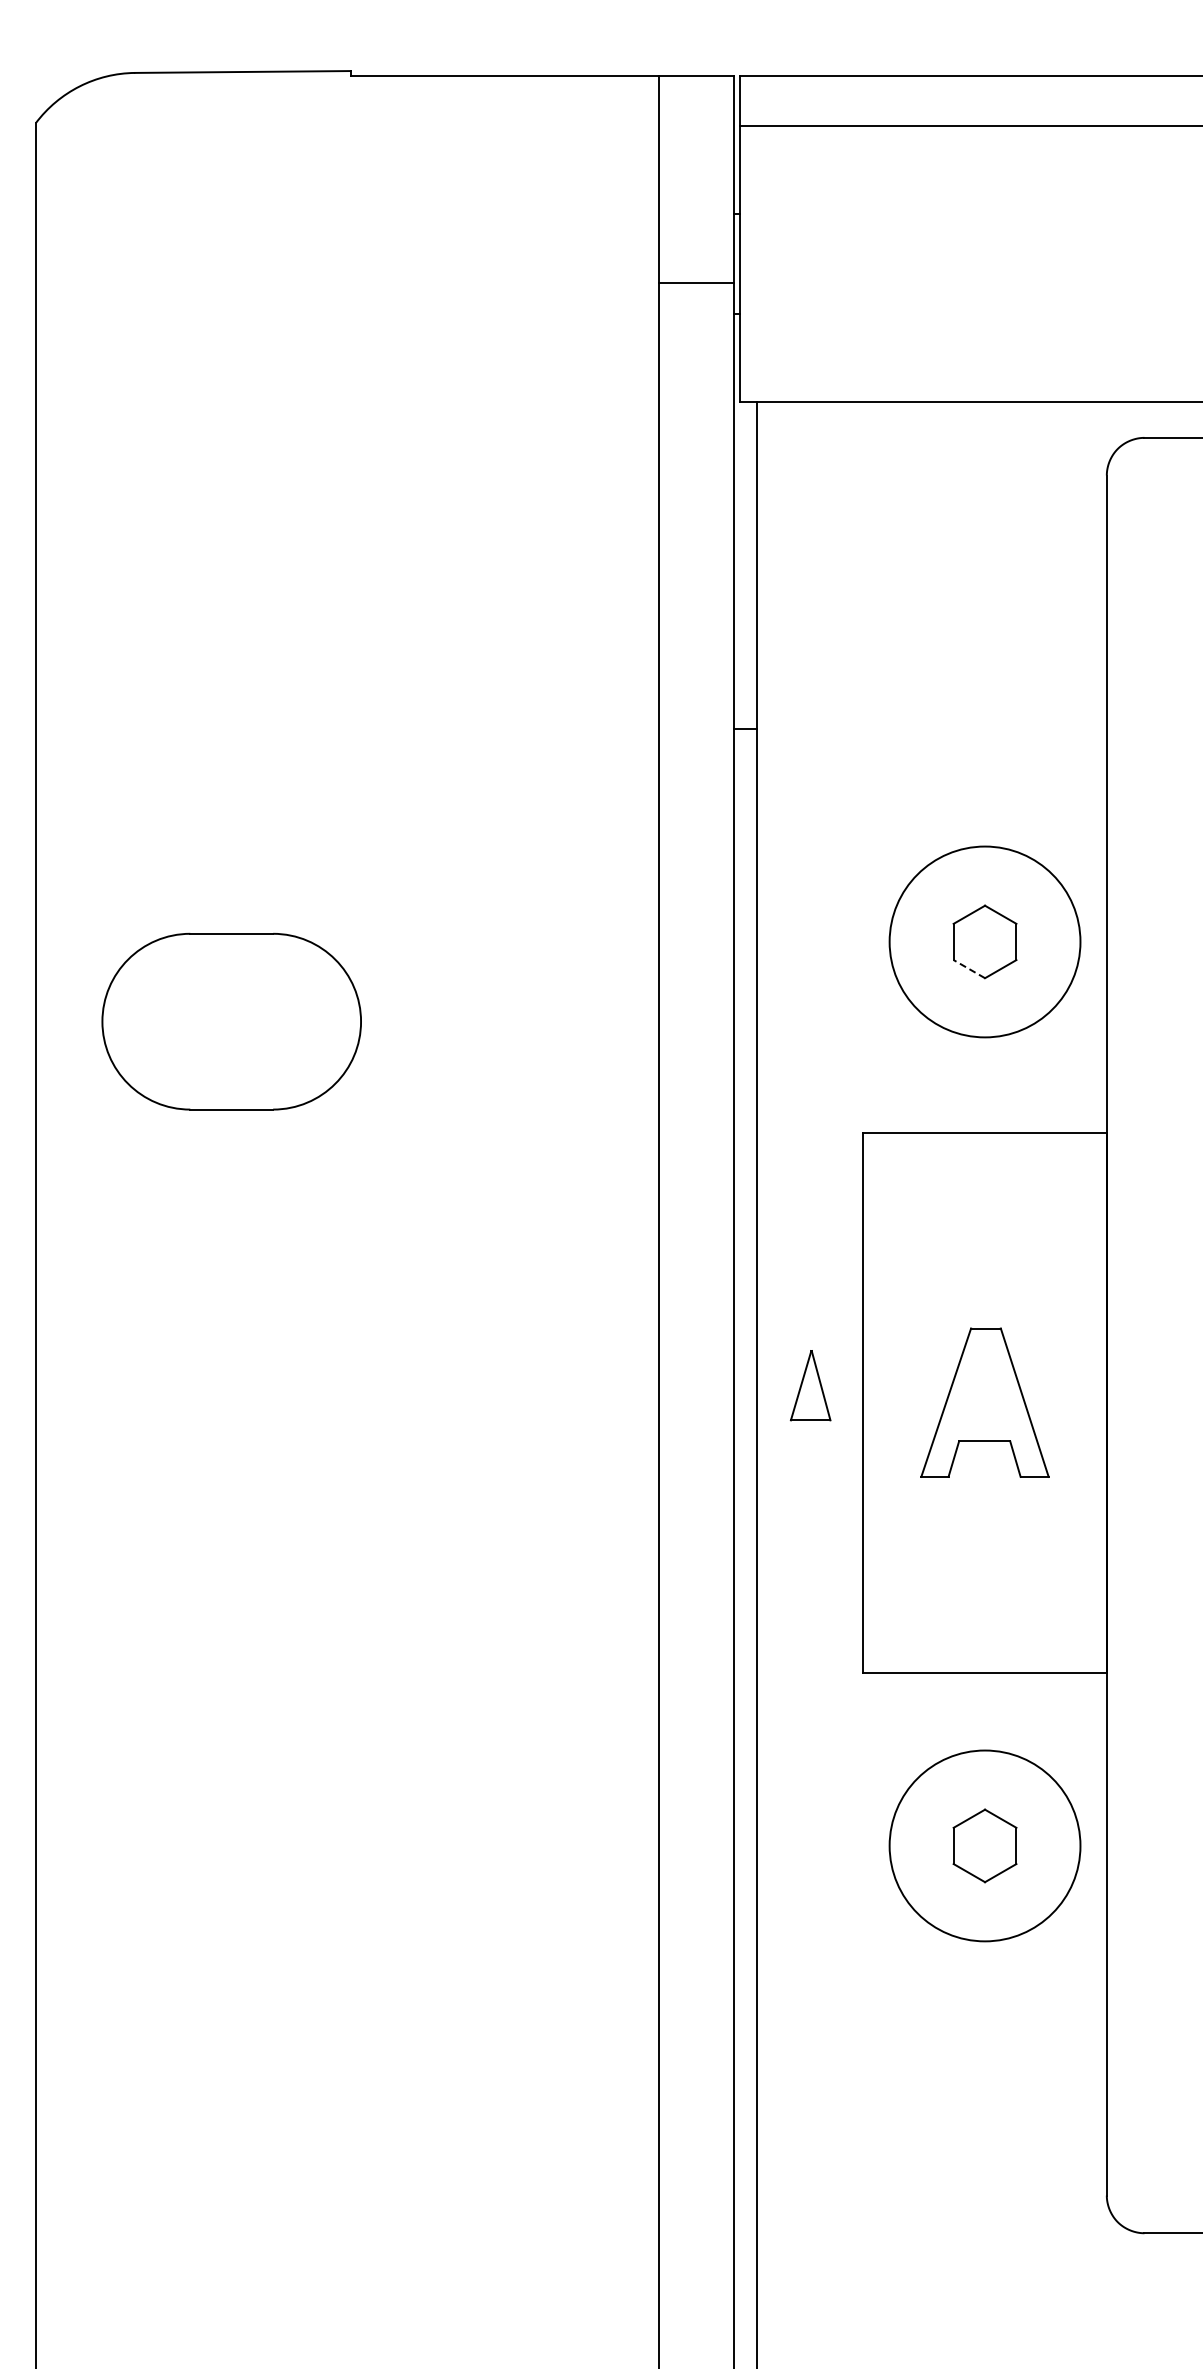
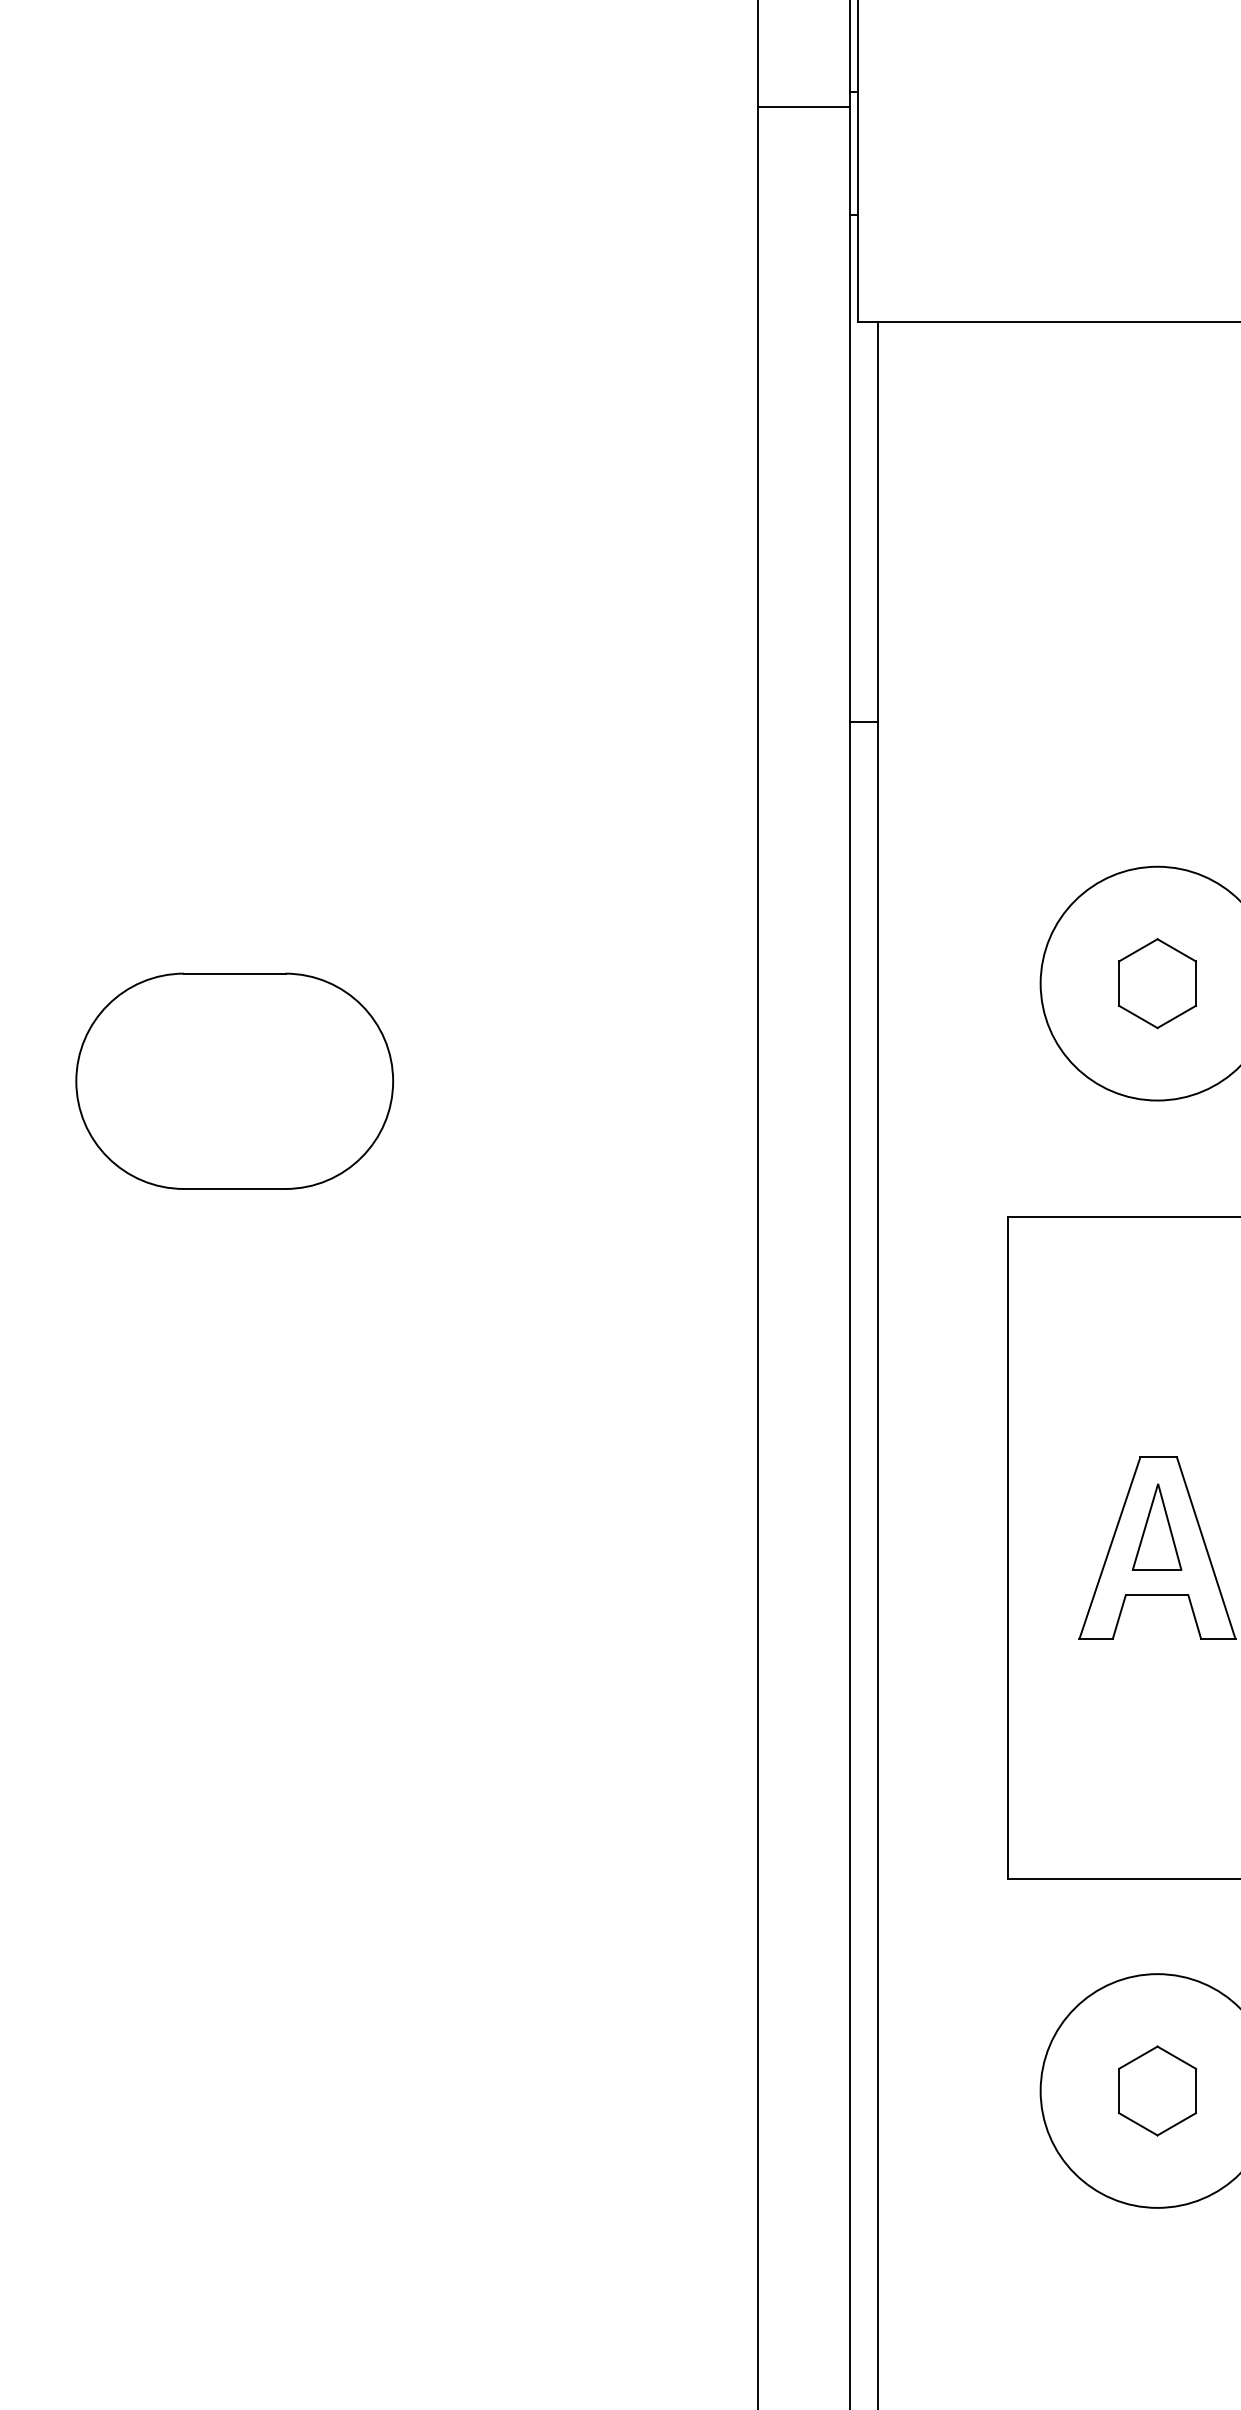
line: (695, 283) -> (802, 107), moved
line: (968, 968) -> (1137, 1016), dashed -> solid
part: (810, 1385) -> (1156, 1526), moved

